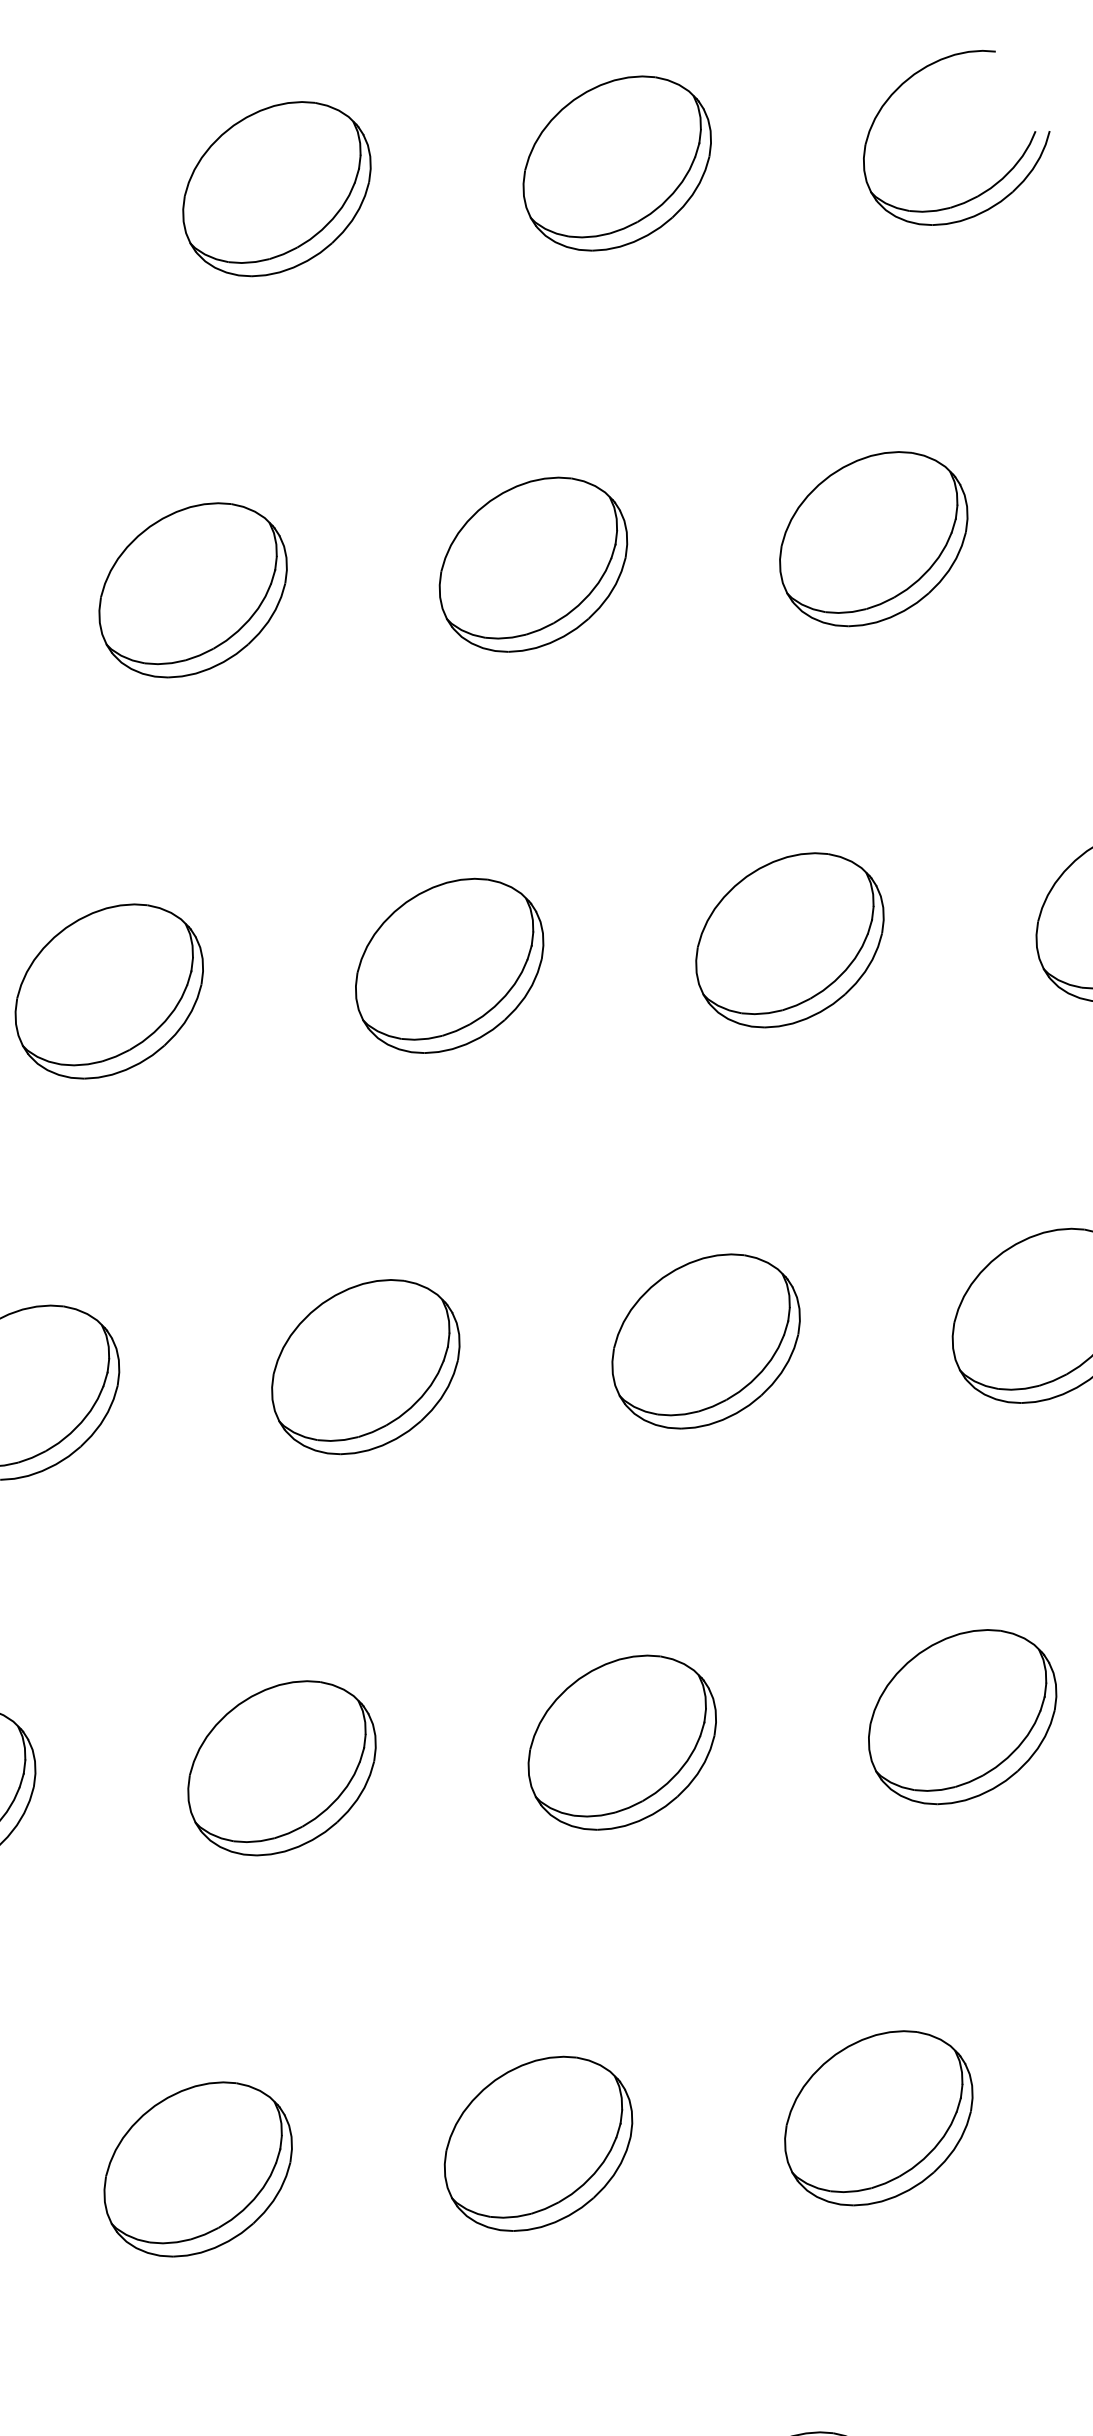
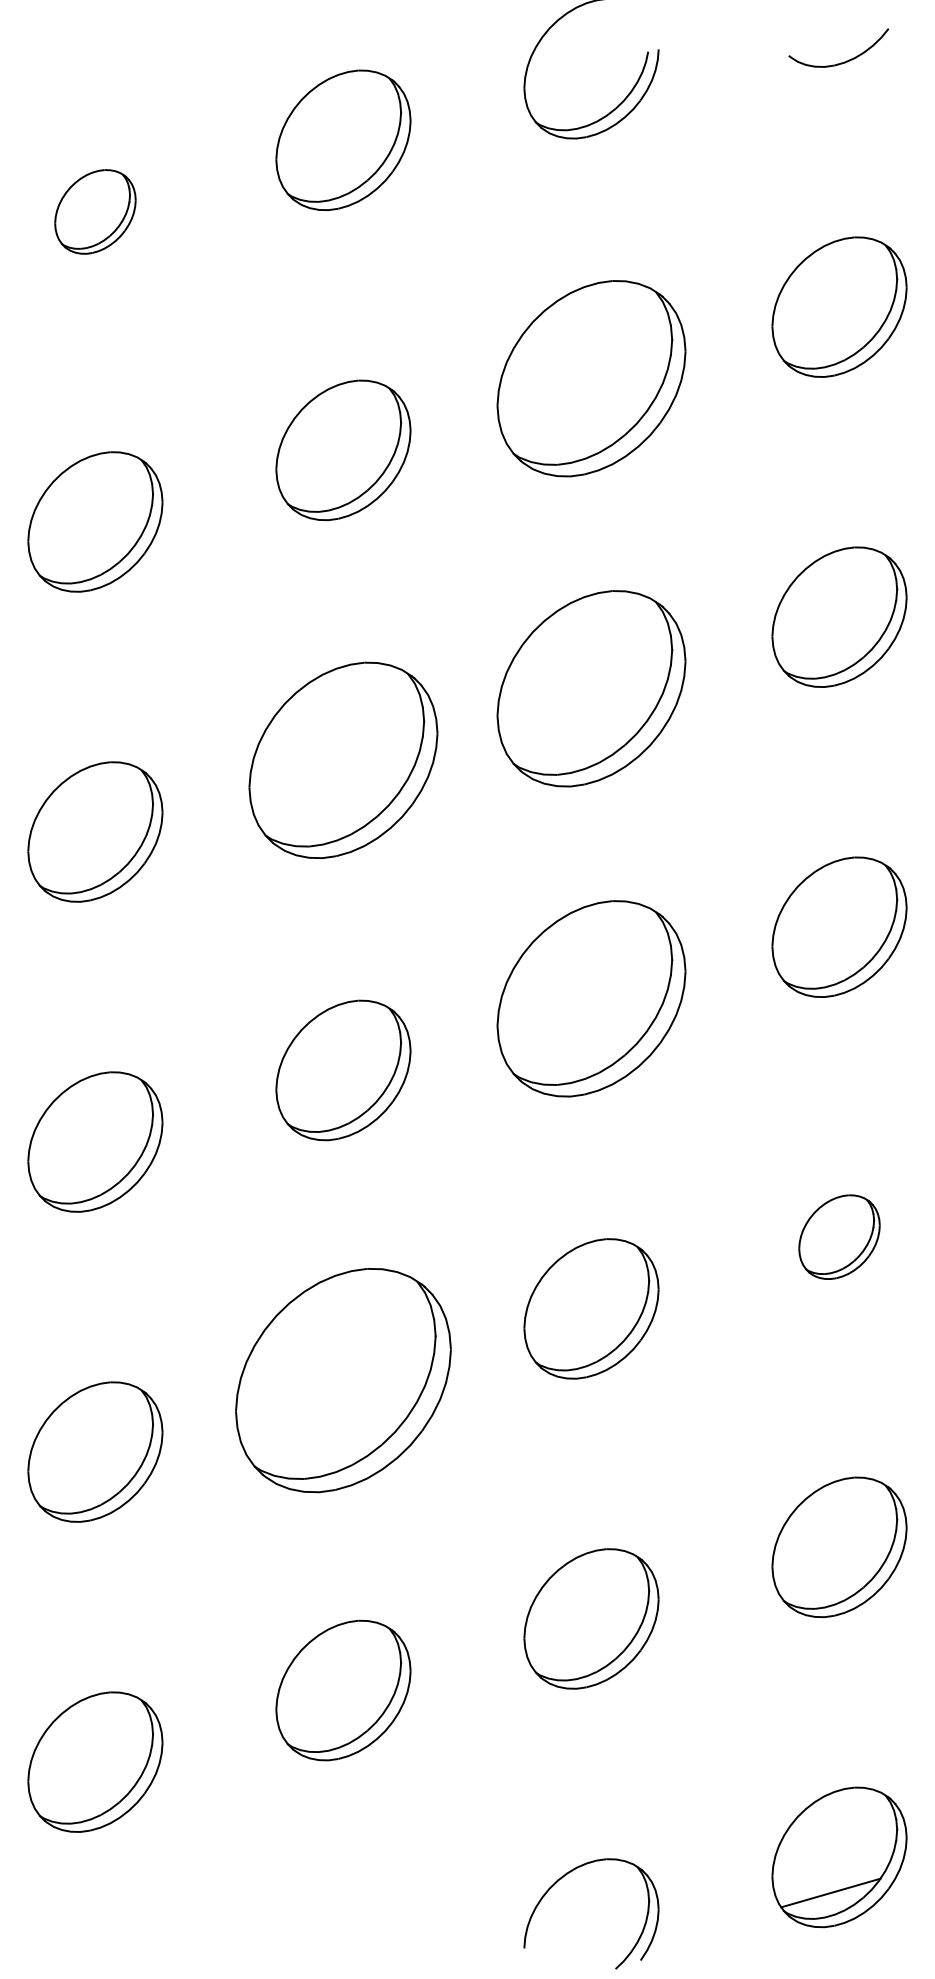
part: (277, 188) -> (95, 211), size x0.6
part: (873, 538) -> (591, 378), size x1.4
part: (790, 939) -> (591, 688), size x1.4
part: (449, 966) -> (343, 760), size x1.4
part: (706, 1341) -> (591, 998), size x1.4
part: (962, 1716) -> (839, 1236), size x0.6
part: (282, 1768) -> (343, 1380), size x1.6

